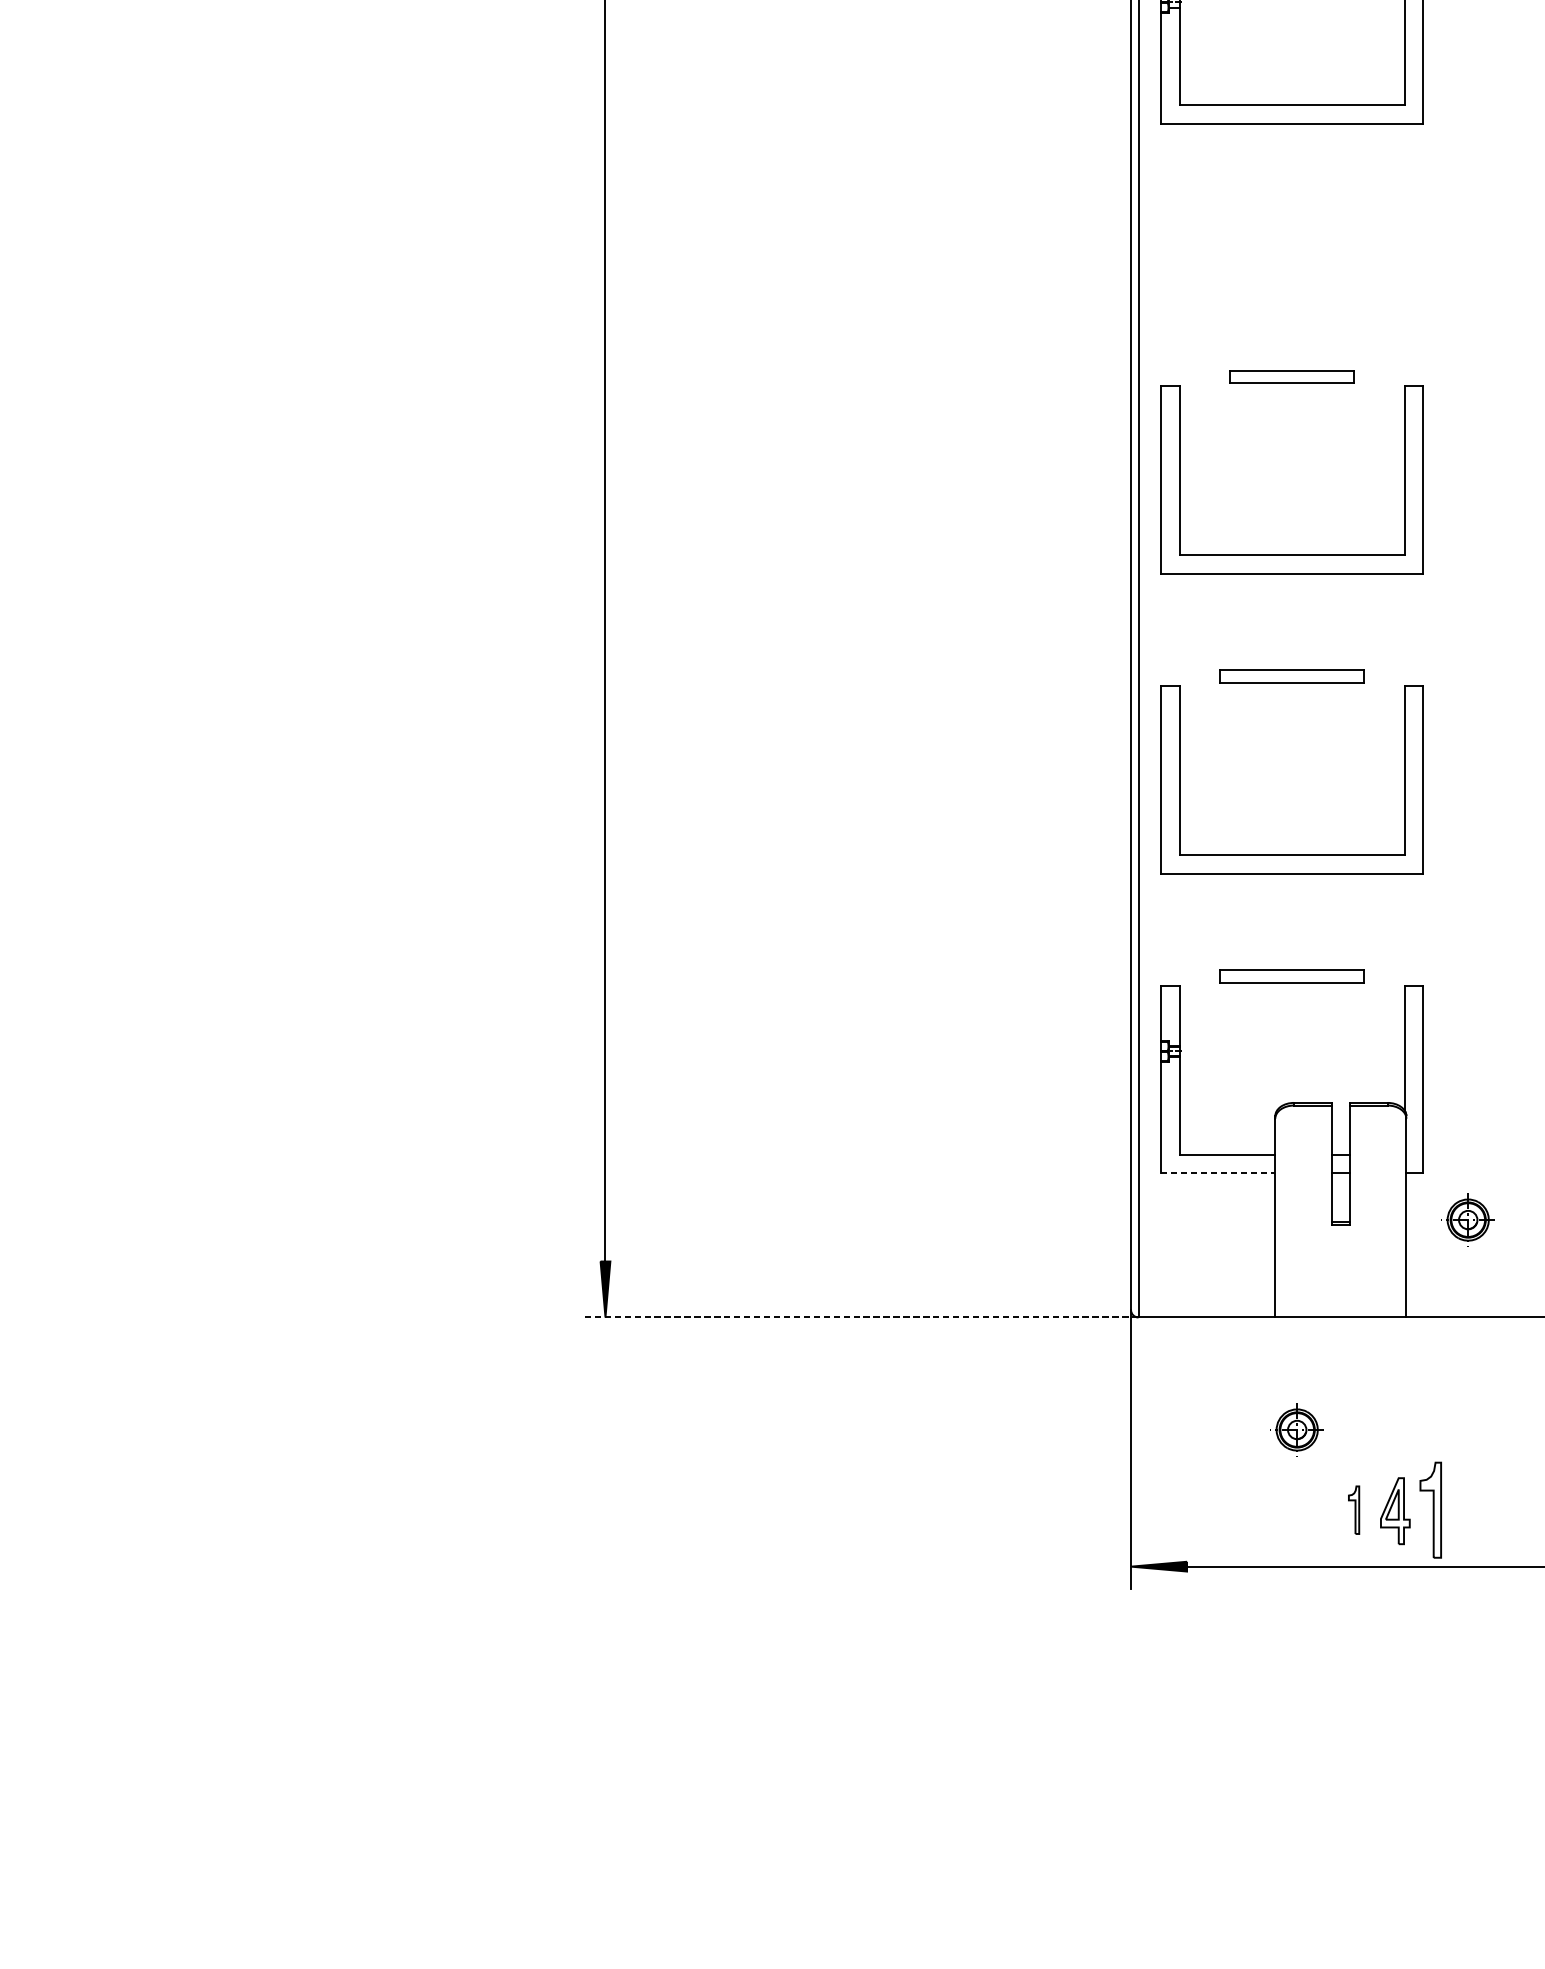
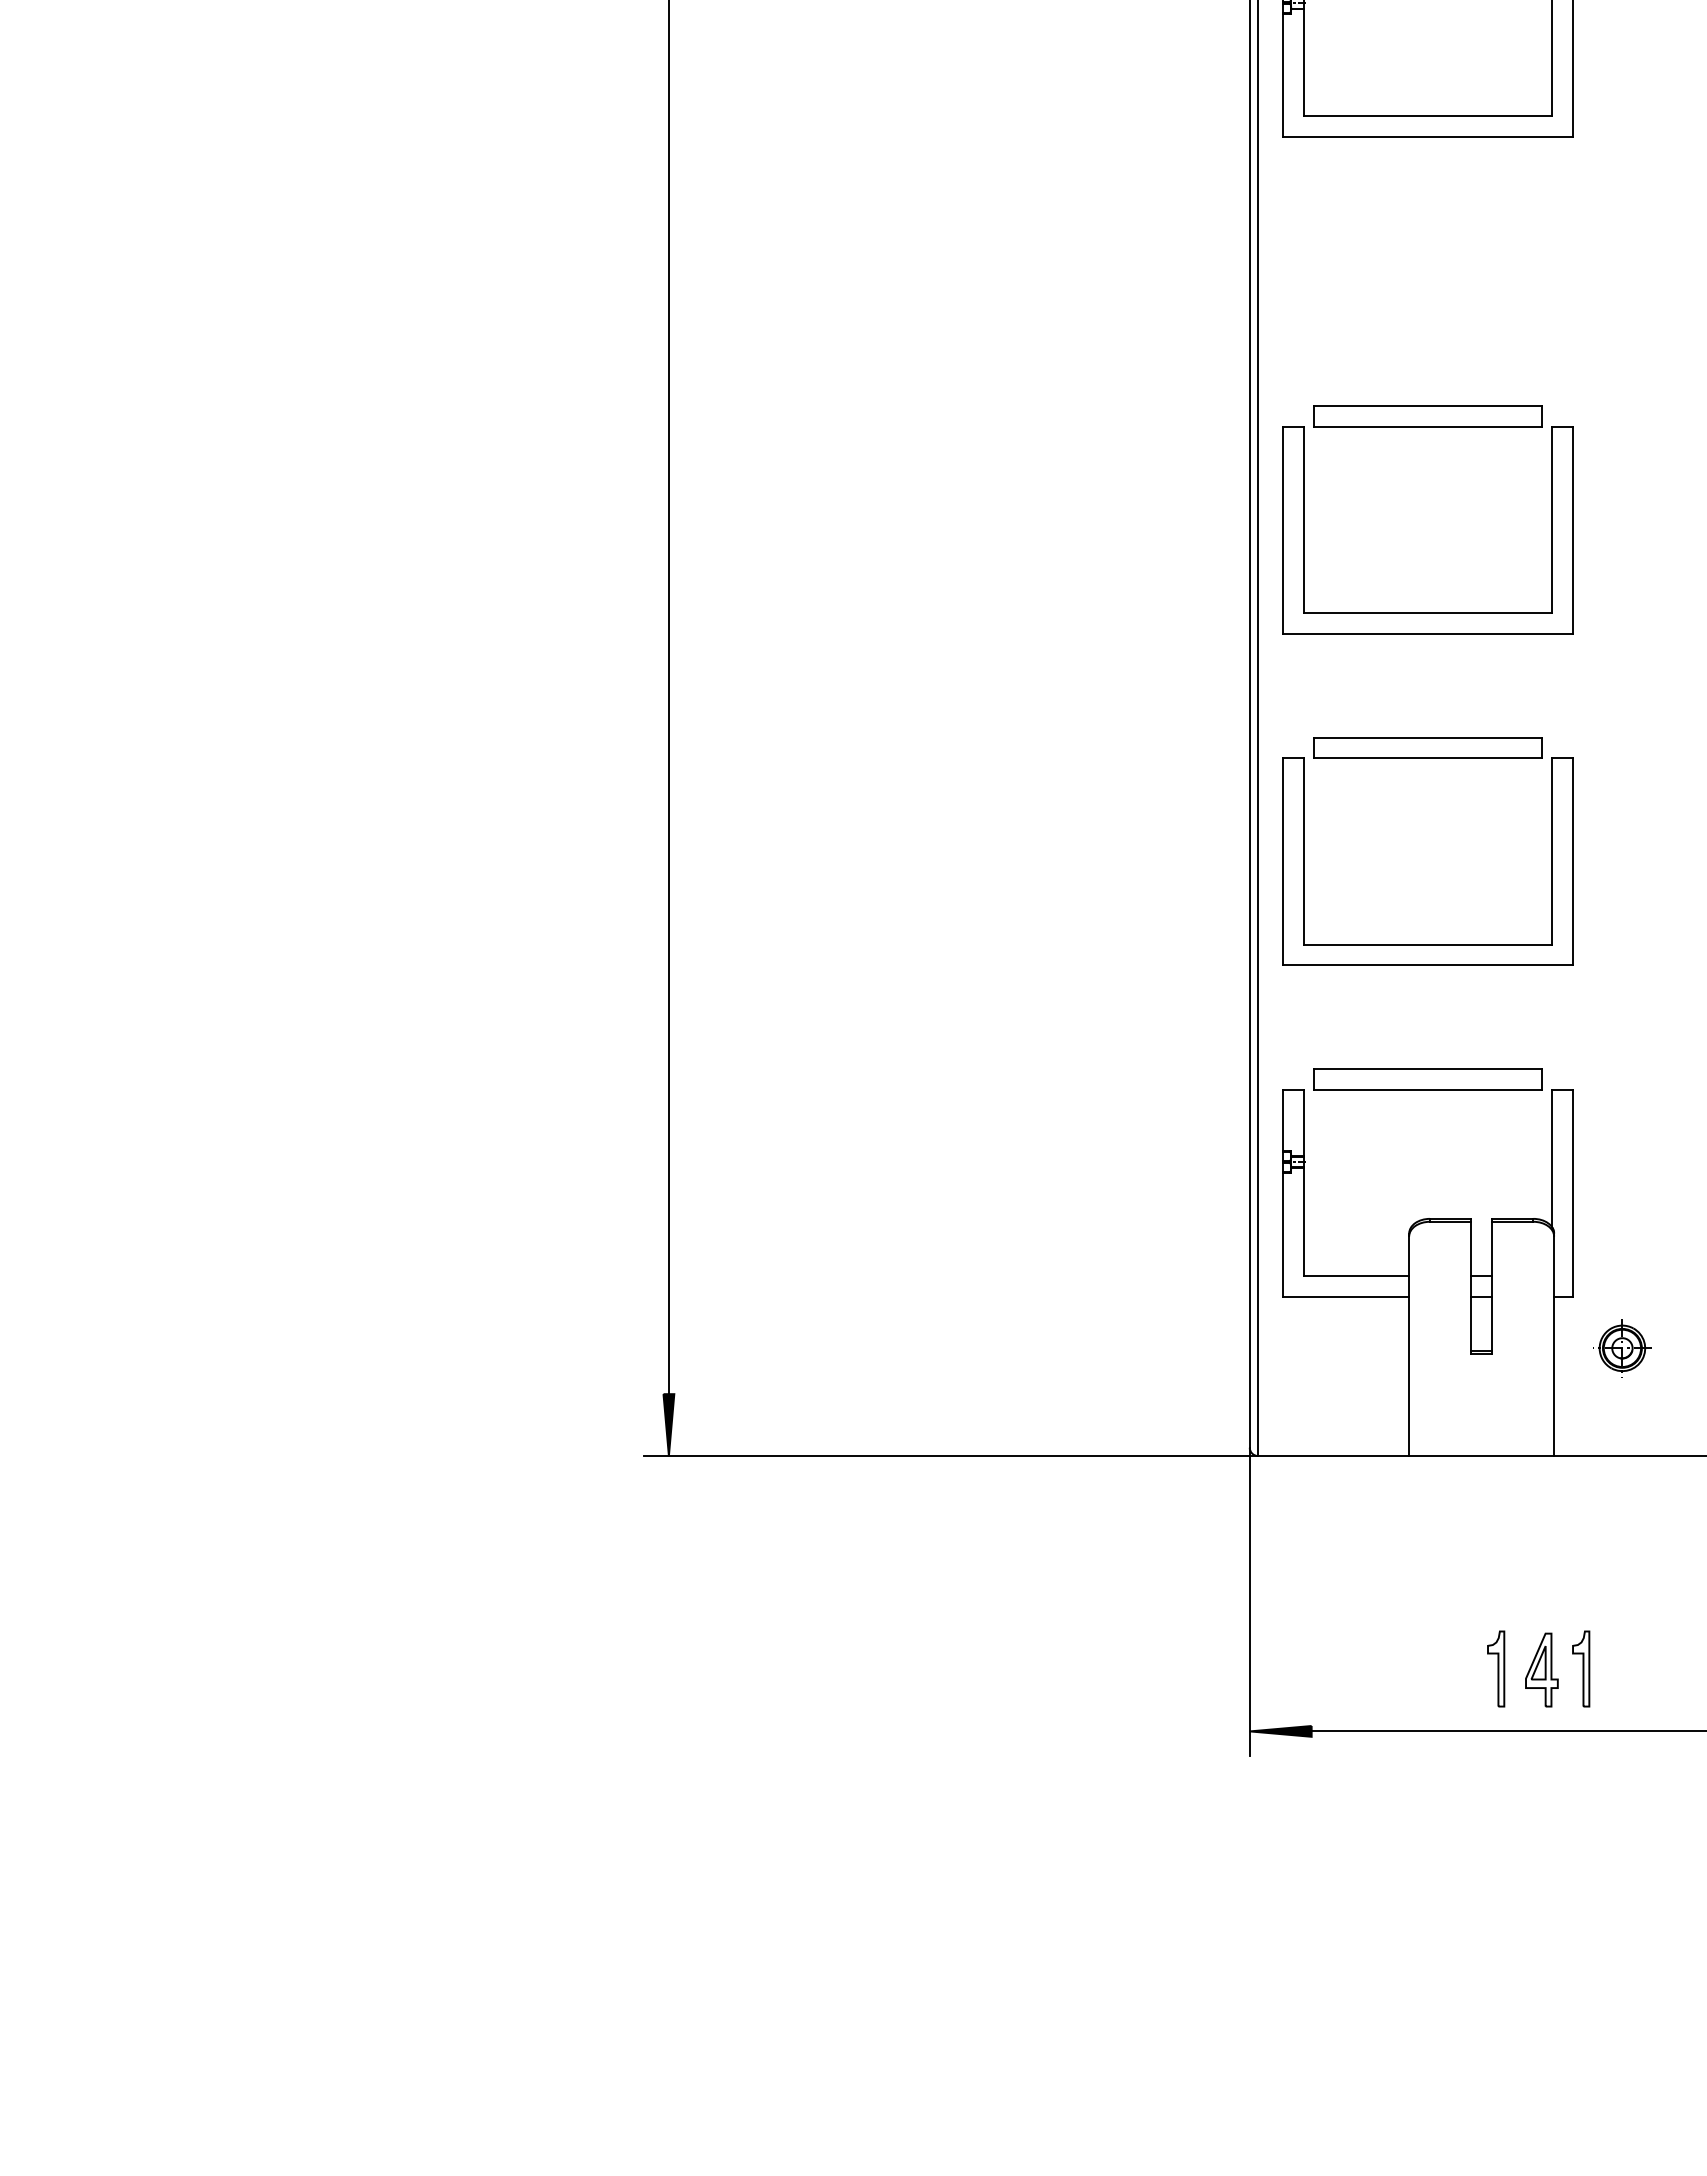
part: (1291, 376) -> (1427, 416), size x1.67
part: (1291, 676) -> (1427, 747), size x1.43
part: (1291, 976) -> (1427, 1079), size x1.43
line: (1218, 1173) -> (1346, 1296), dashed -> solid
line: (861, 1317) -> (951, 1456), dashed -> solid
part: (1297, 1430) -> (1433, 1580), removed
part: (1354, 1509) -> (1496, 1668), size x1.43
part: (1431, 1509) -> (1581, 1668), size x0.71

